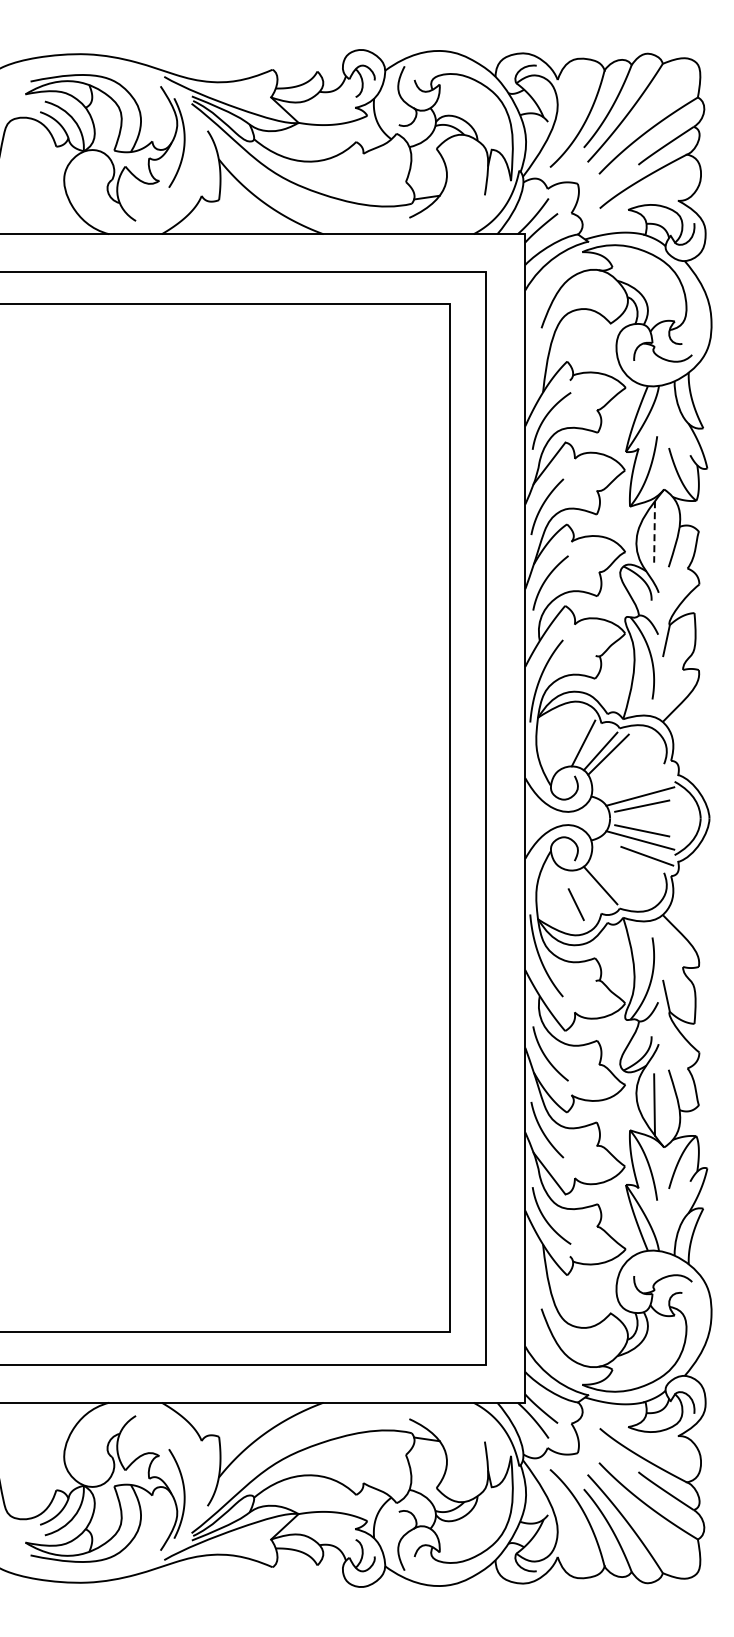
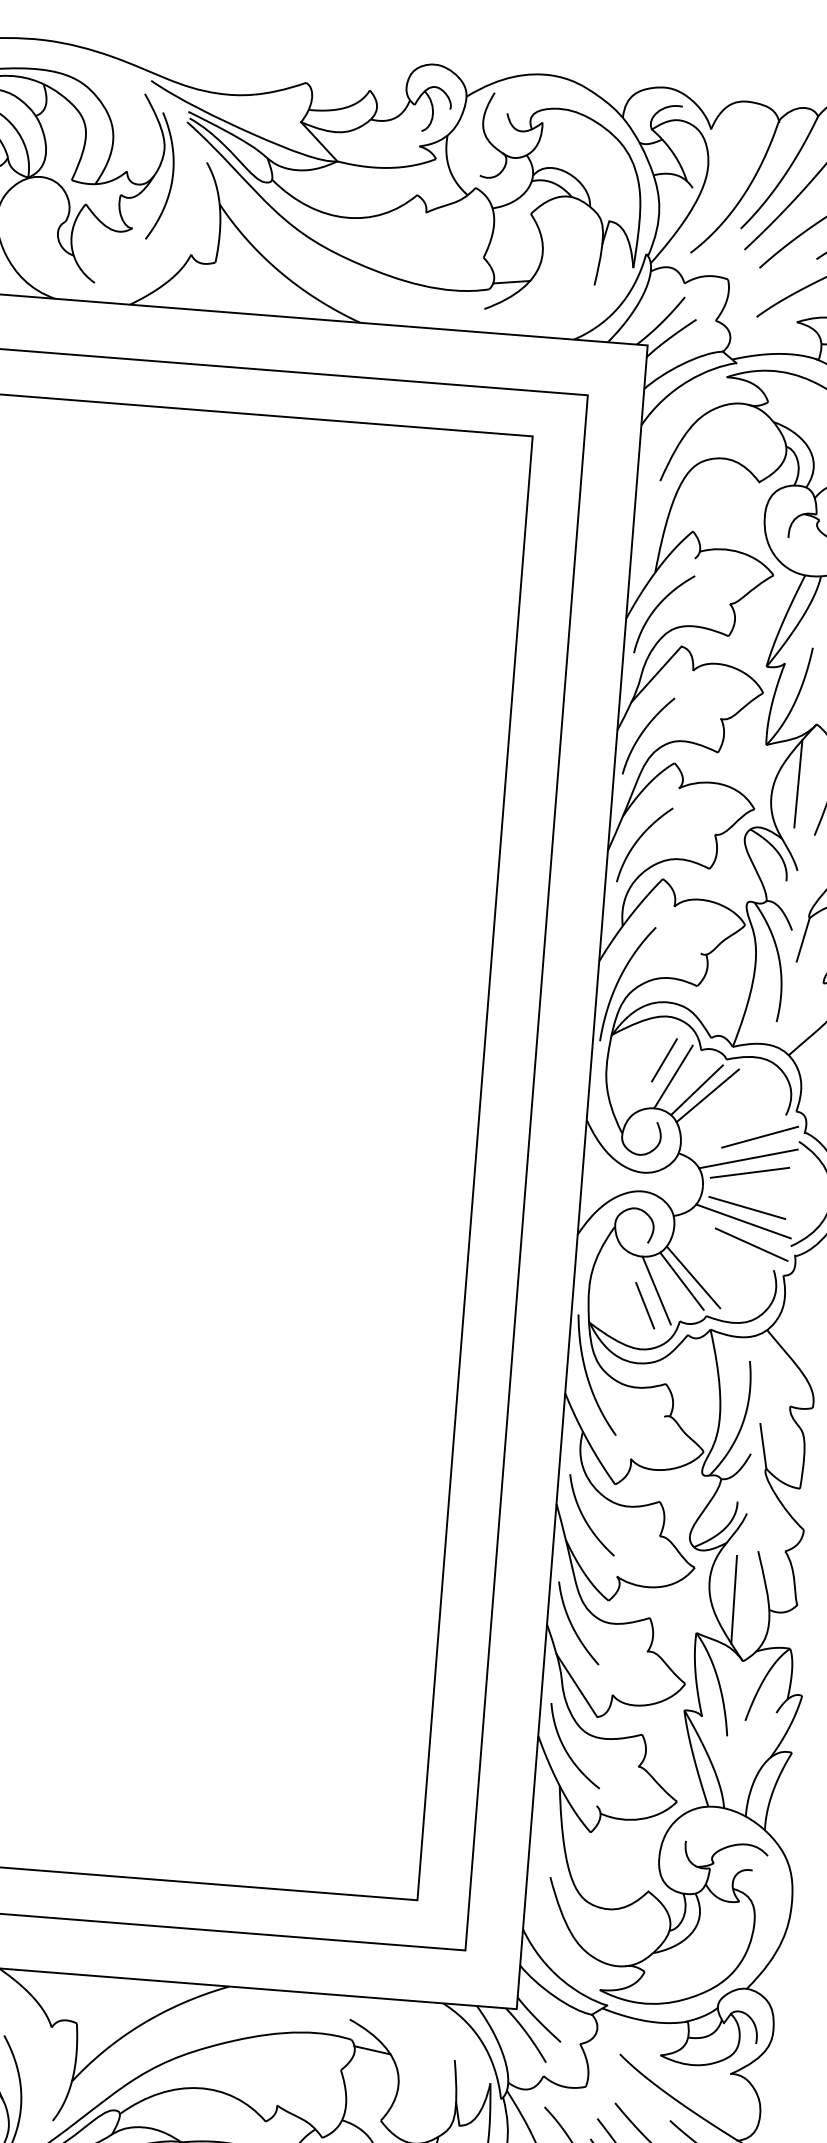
line: (654, 531) -> (798, 783), dashed -> solid
line: (575, 731) -> (663, 1059), added
line: (647, 780) -> (760, 1136), added
line: (608, 882) -> (693, 1277), added
line: (583, 893) -> (656, 1290), added

